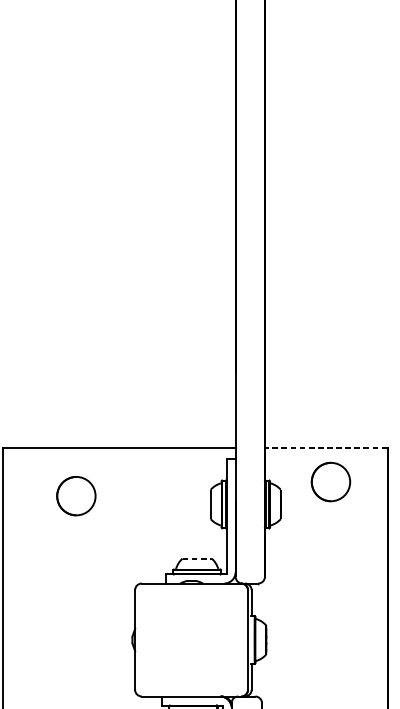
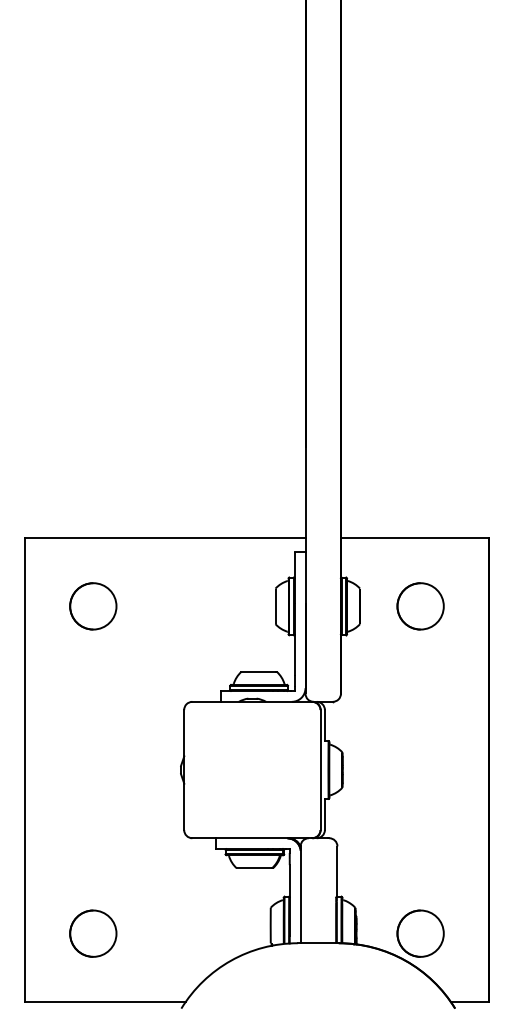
line: (325, 448) -> (414, 538), dashed -> solid
circle: (330, 482) -> (420, 606), moved
circle: (76, 496) -> (93, 606), moved
line: (197, 558) -> (259, 671), dashed -> solid

